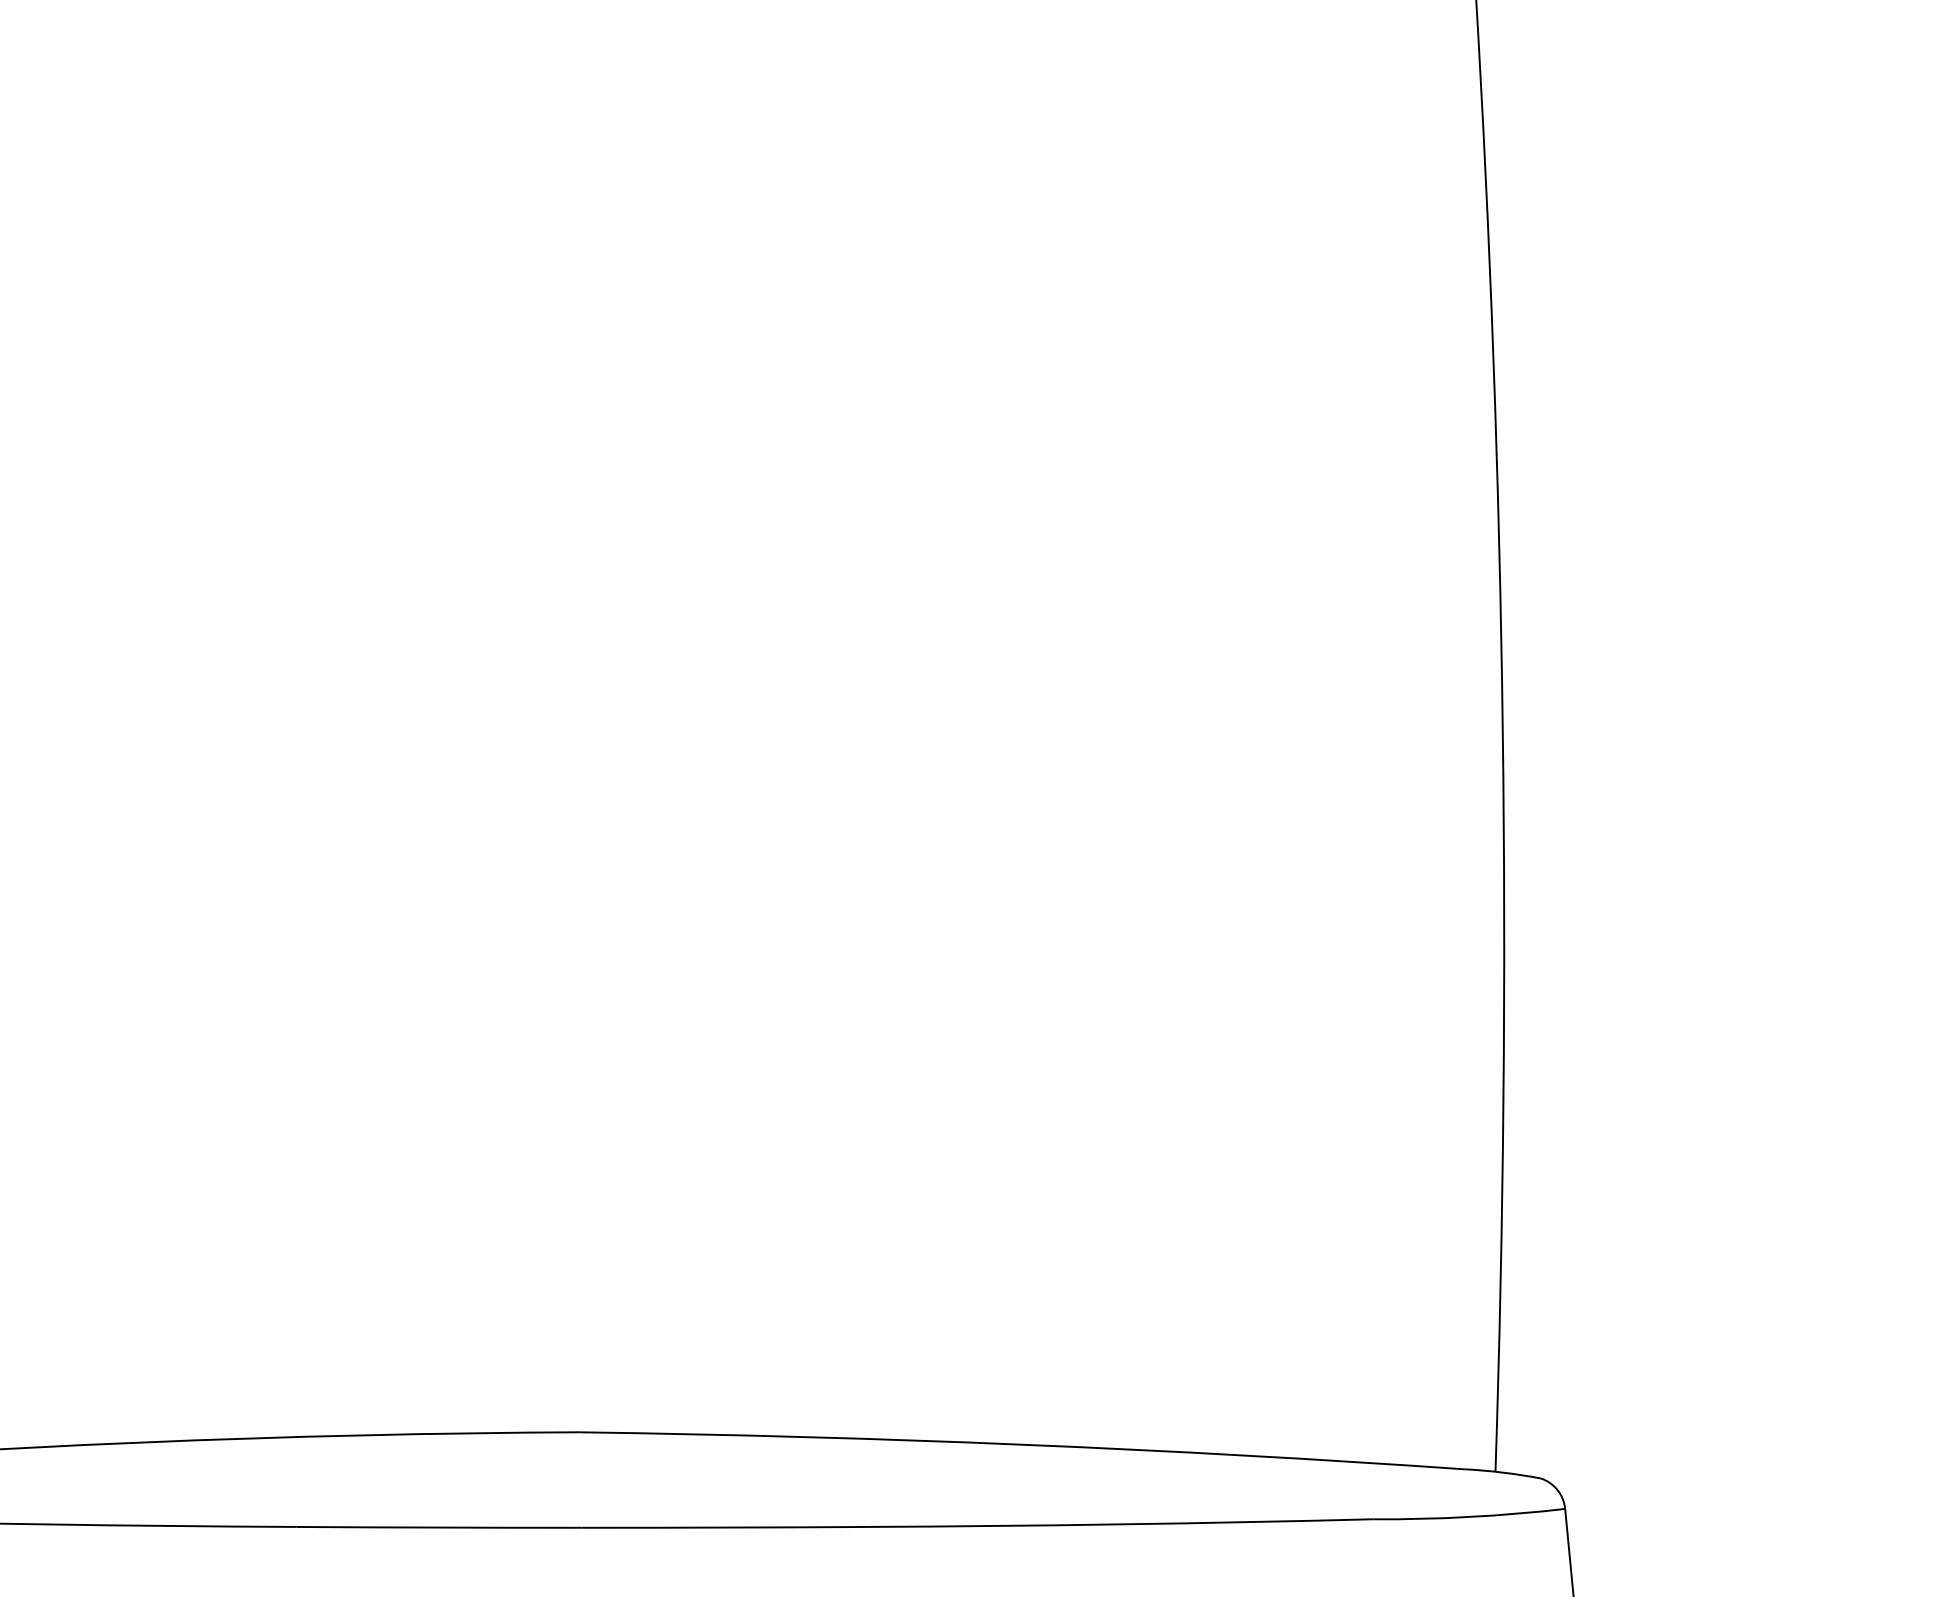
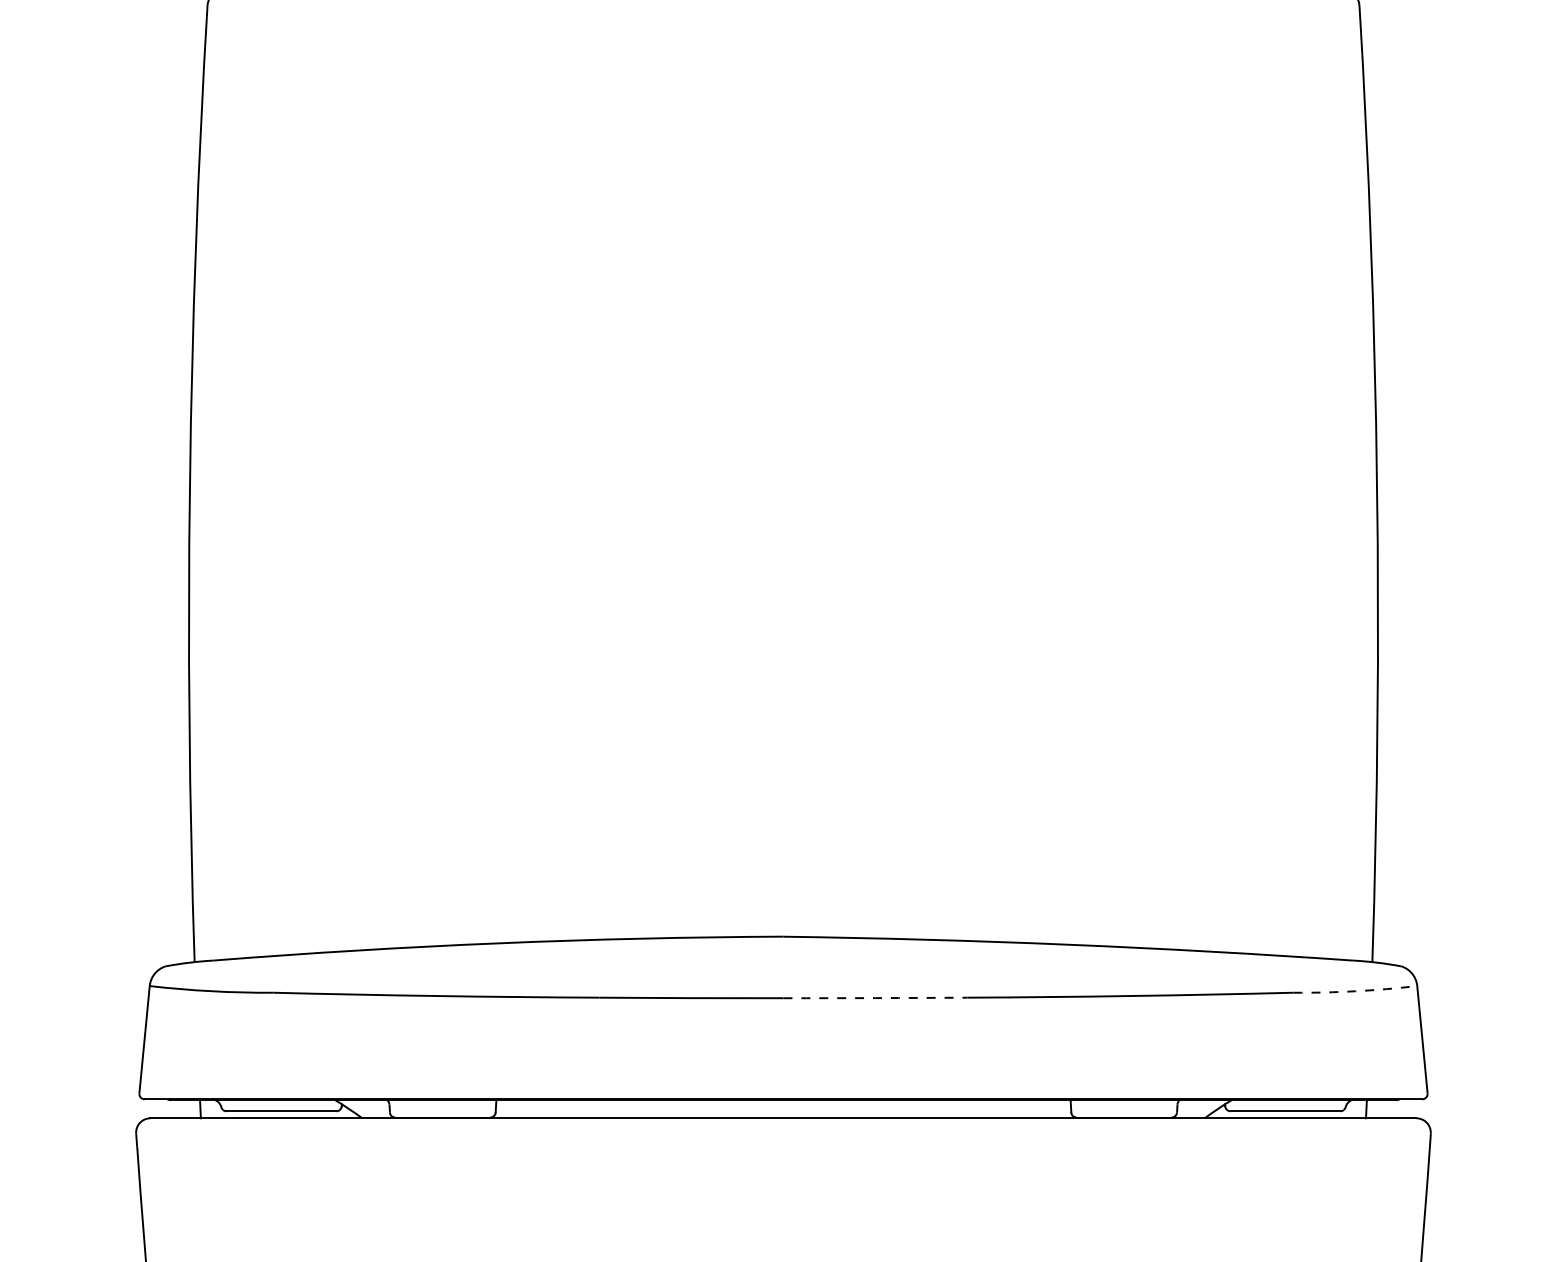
arc: (1469, 1517) -> (1355, 991), solid -> dashed
arc: (724, 1528) -> (875, 998), solid -> dashed

